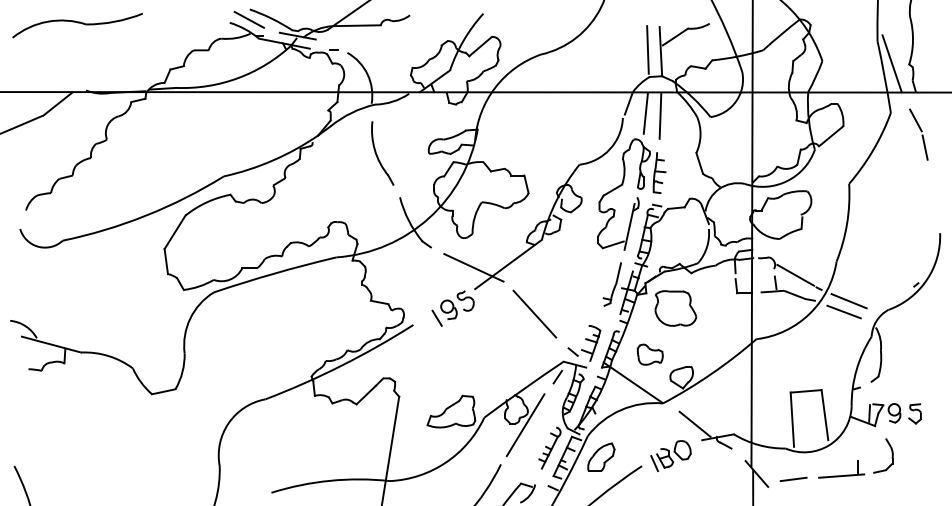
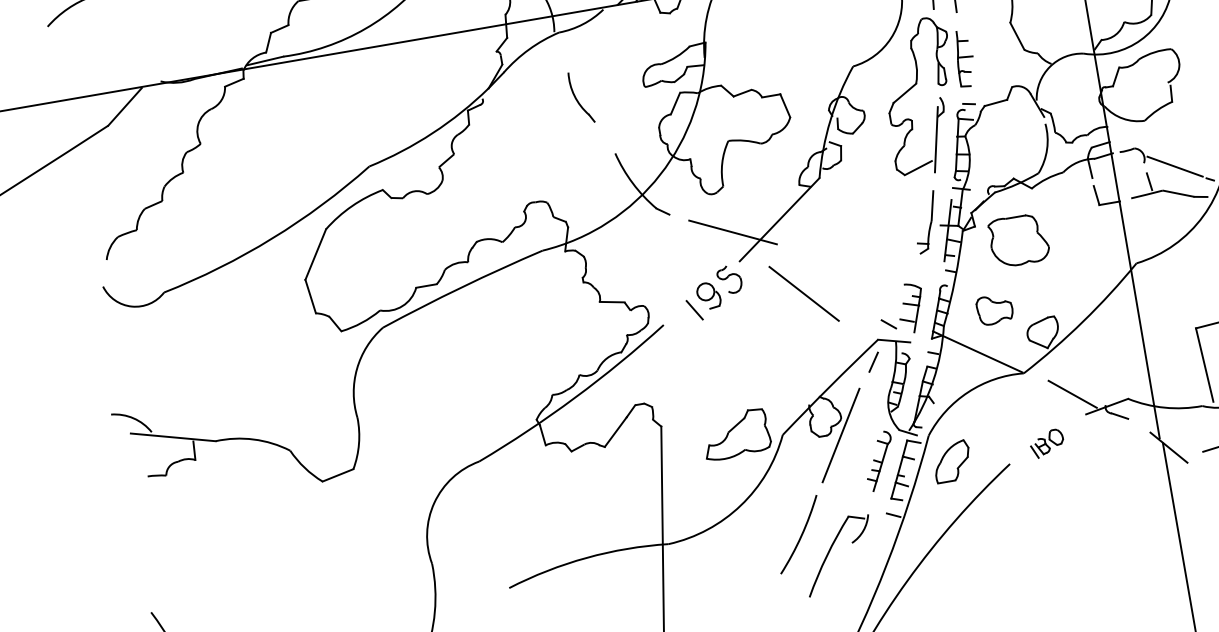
part: (382, 153) -> (580, 97), size x0.6
line: (534, 313) -> (803, 293), moved
part: (670, 456) -> (1046, 444), size x0.6

